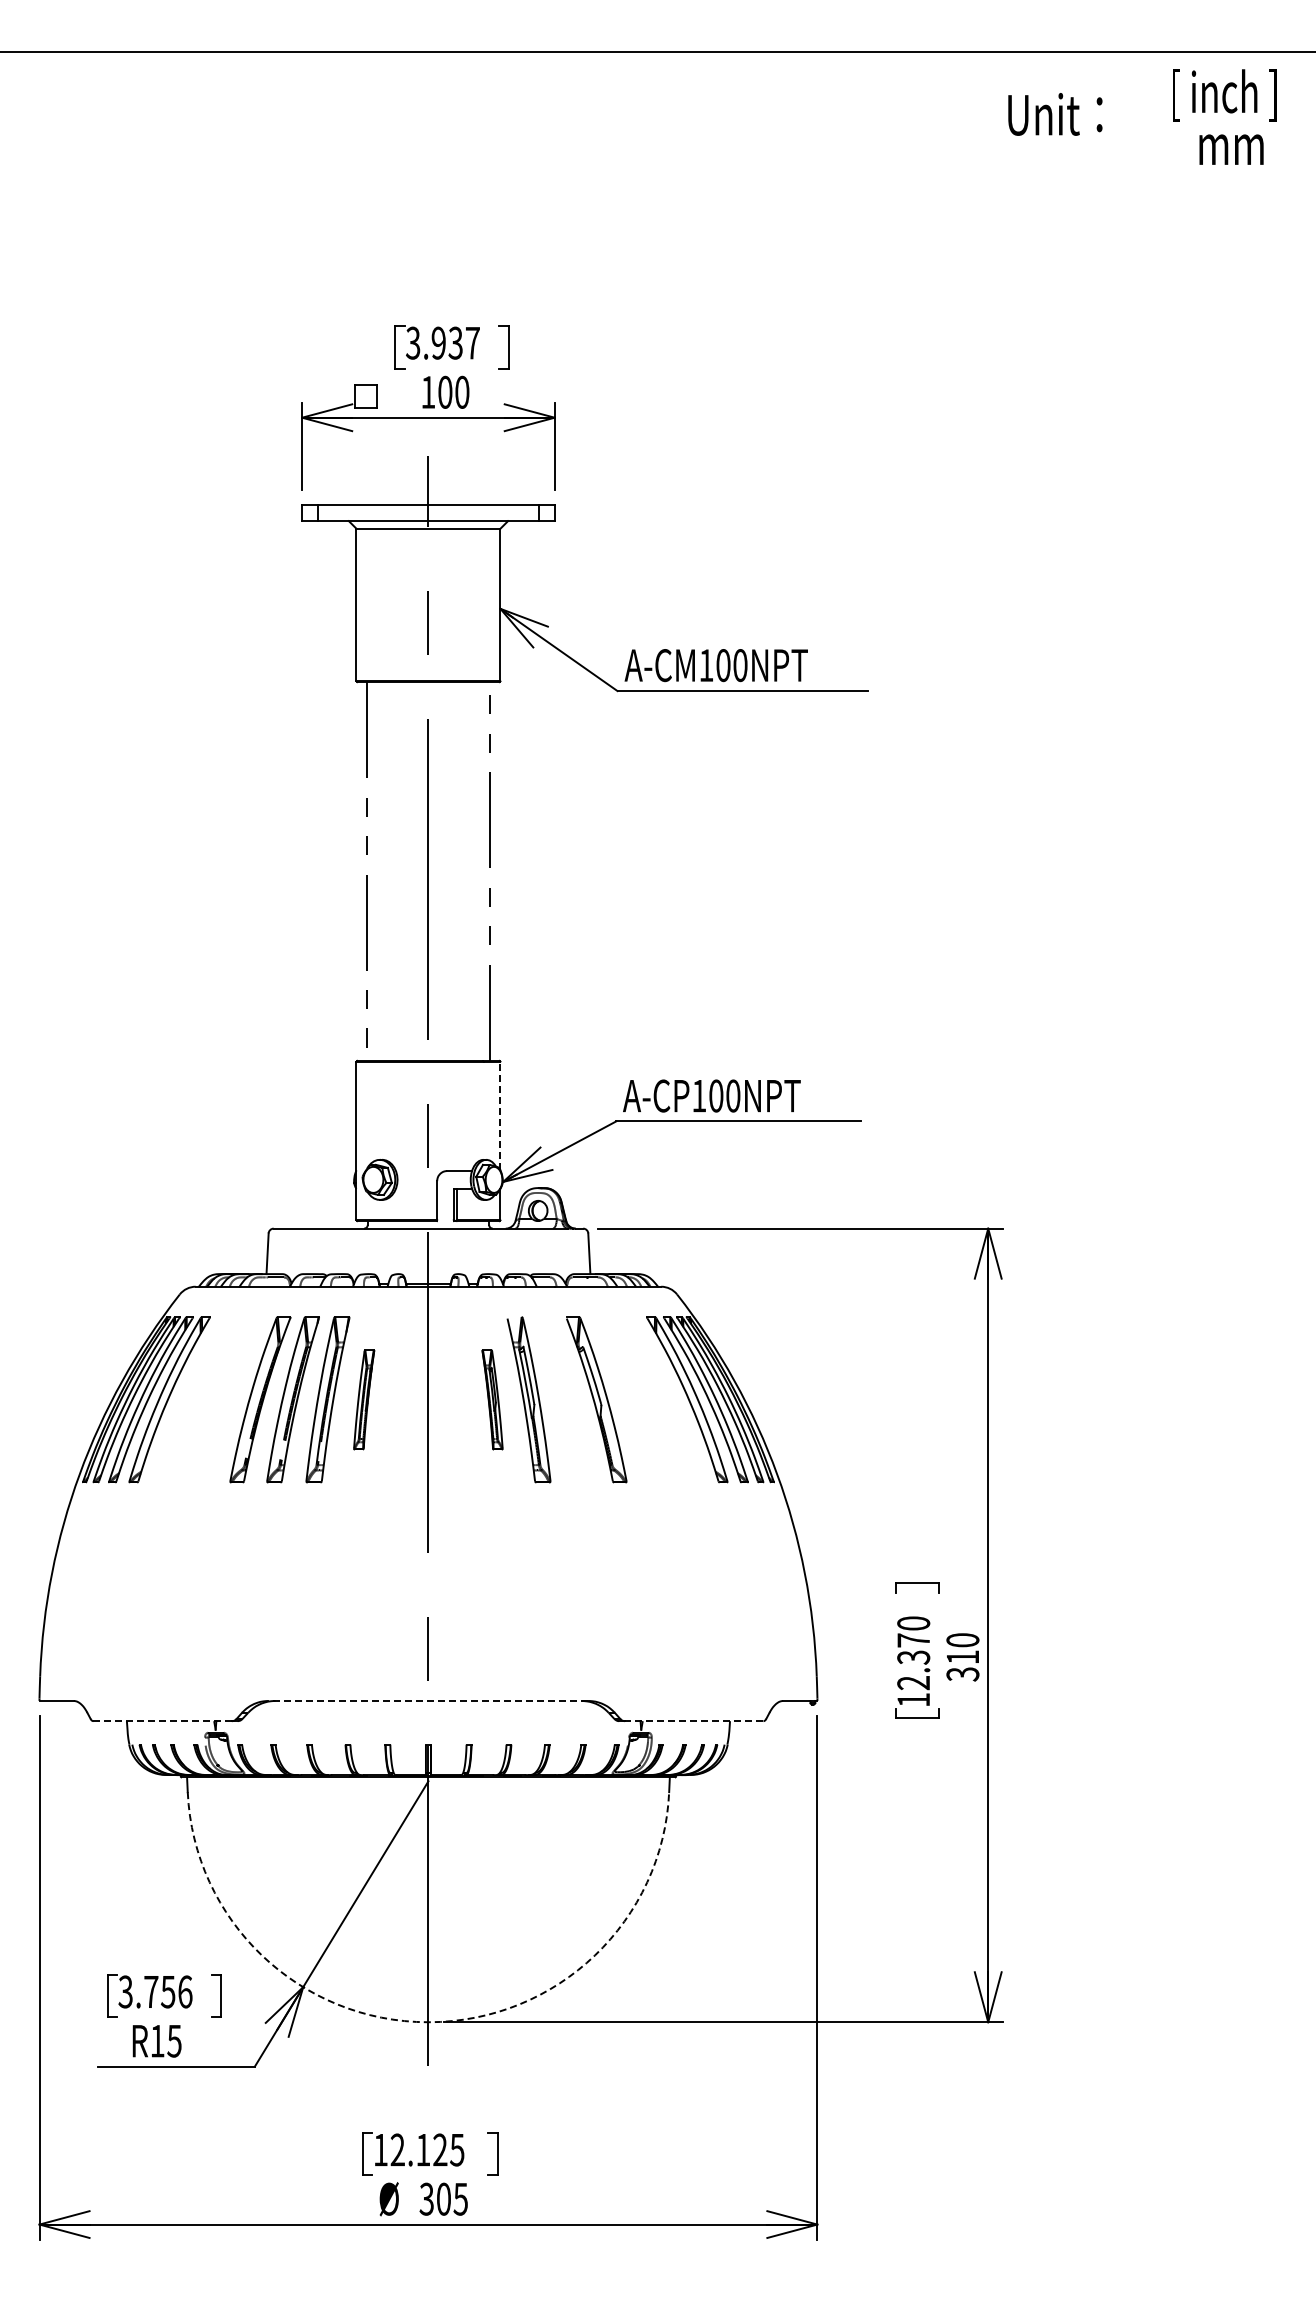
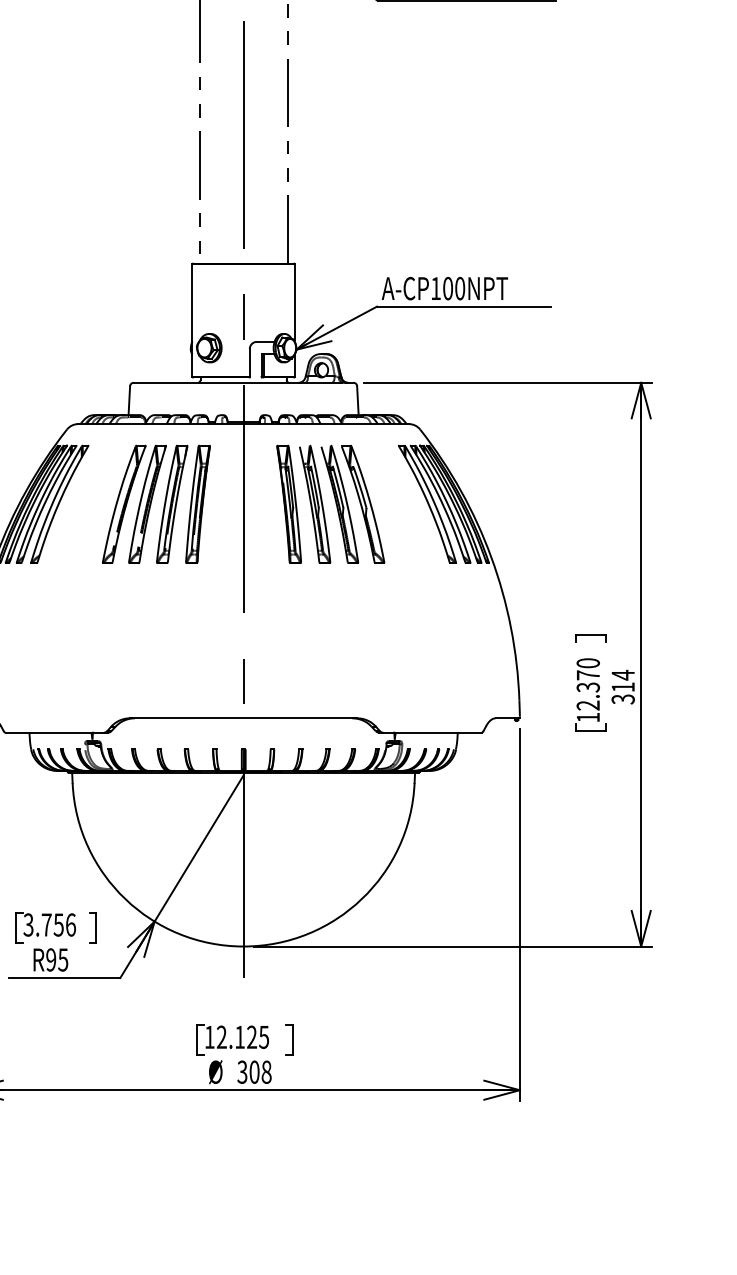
line: (500, 1115) -> (294, 302), dashed -> solid
part: (363, 1399) -> (197, 504), size x1.67
part: (492, 1399) -> (289, 504), size x1.67
part: (563, 1399) -> (339, 504), added
text: (962, 1640) -> (622, 675), 310 -> 314
line: (428, 1700) -> (243, 717), dashed -> solid
line: (162, 1721) -> (54, 732), dashed -> solid
line: (693, 1721) -> (431, 732), dashed -> solid
arc: (428, 2022) -> (243, 946), dashed -> solid
text: (157, 2040) -> (51, 959), R15 -> R95
text: (460, 2198) -> (266, 1071), 305 -> 308

